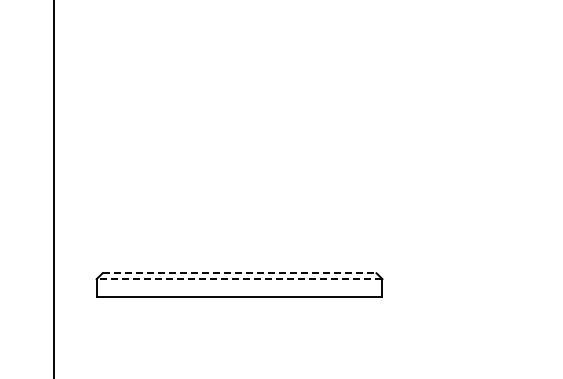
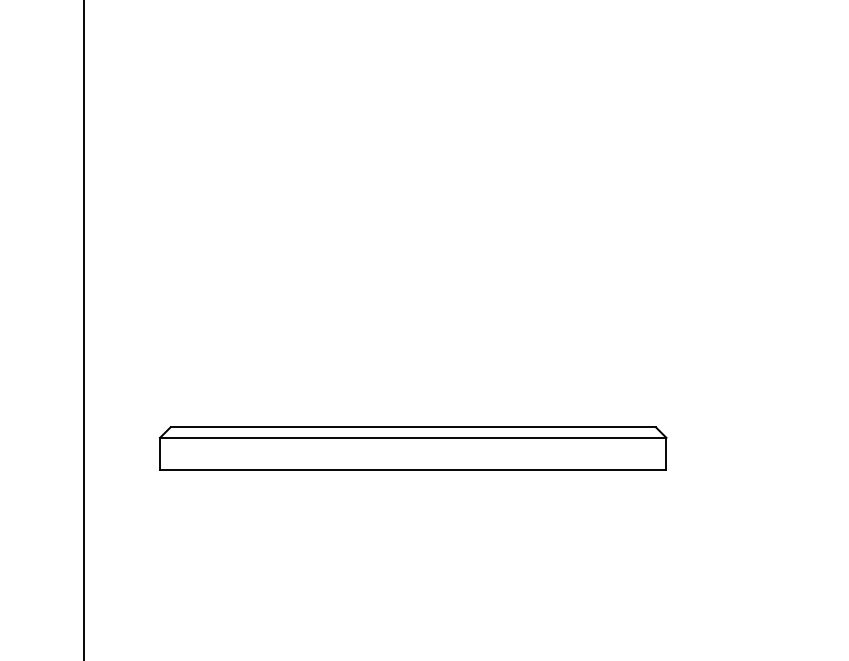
line: (239, 273) -> (413, 427), dashed -> solid
line: (239, 279) -> (413, 438), dashed -> solid

